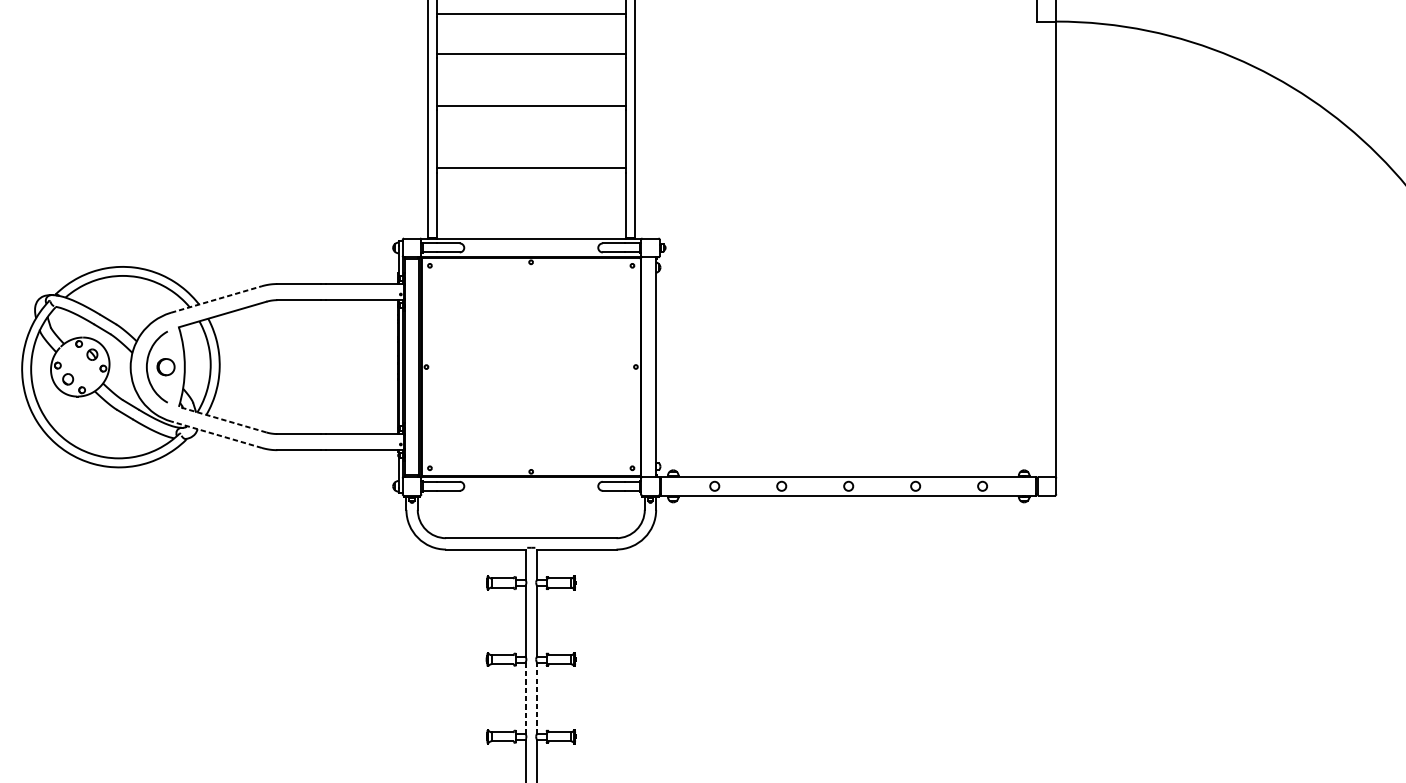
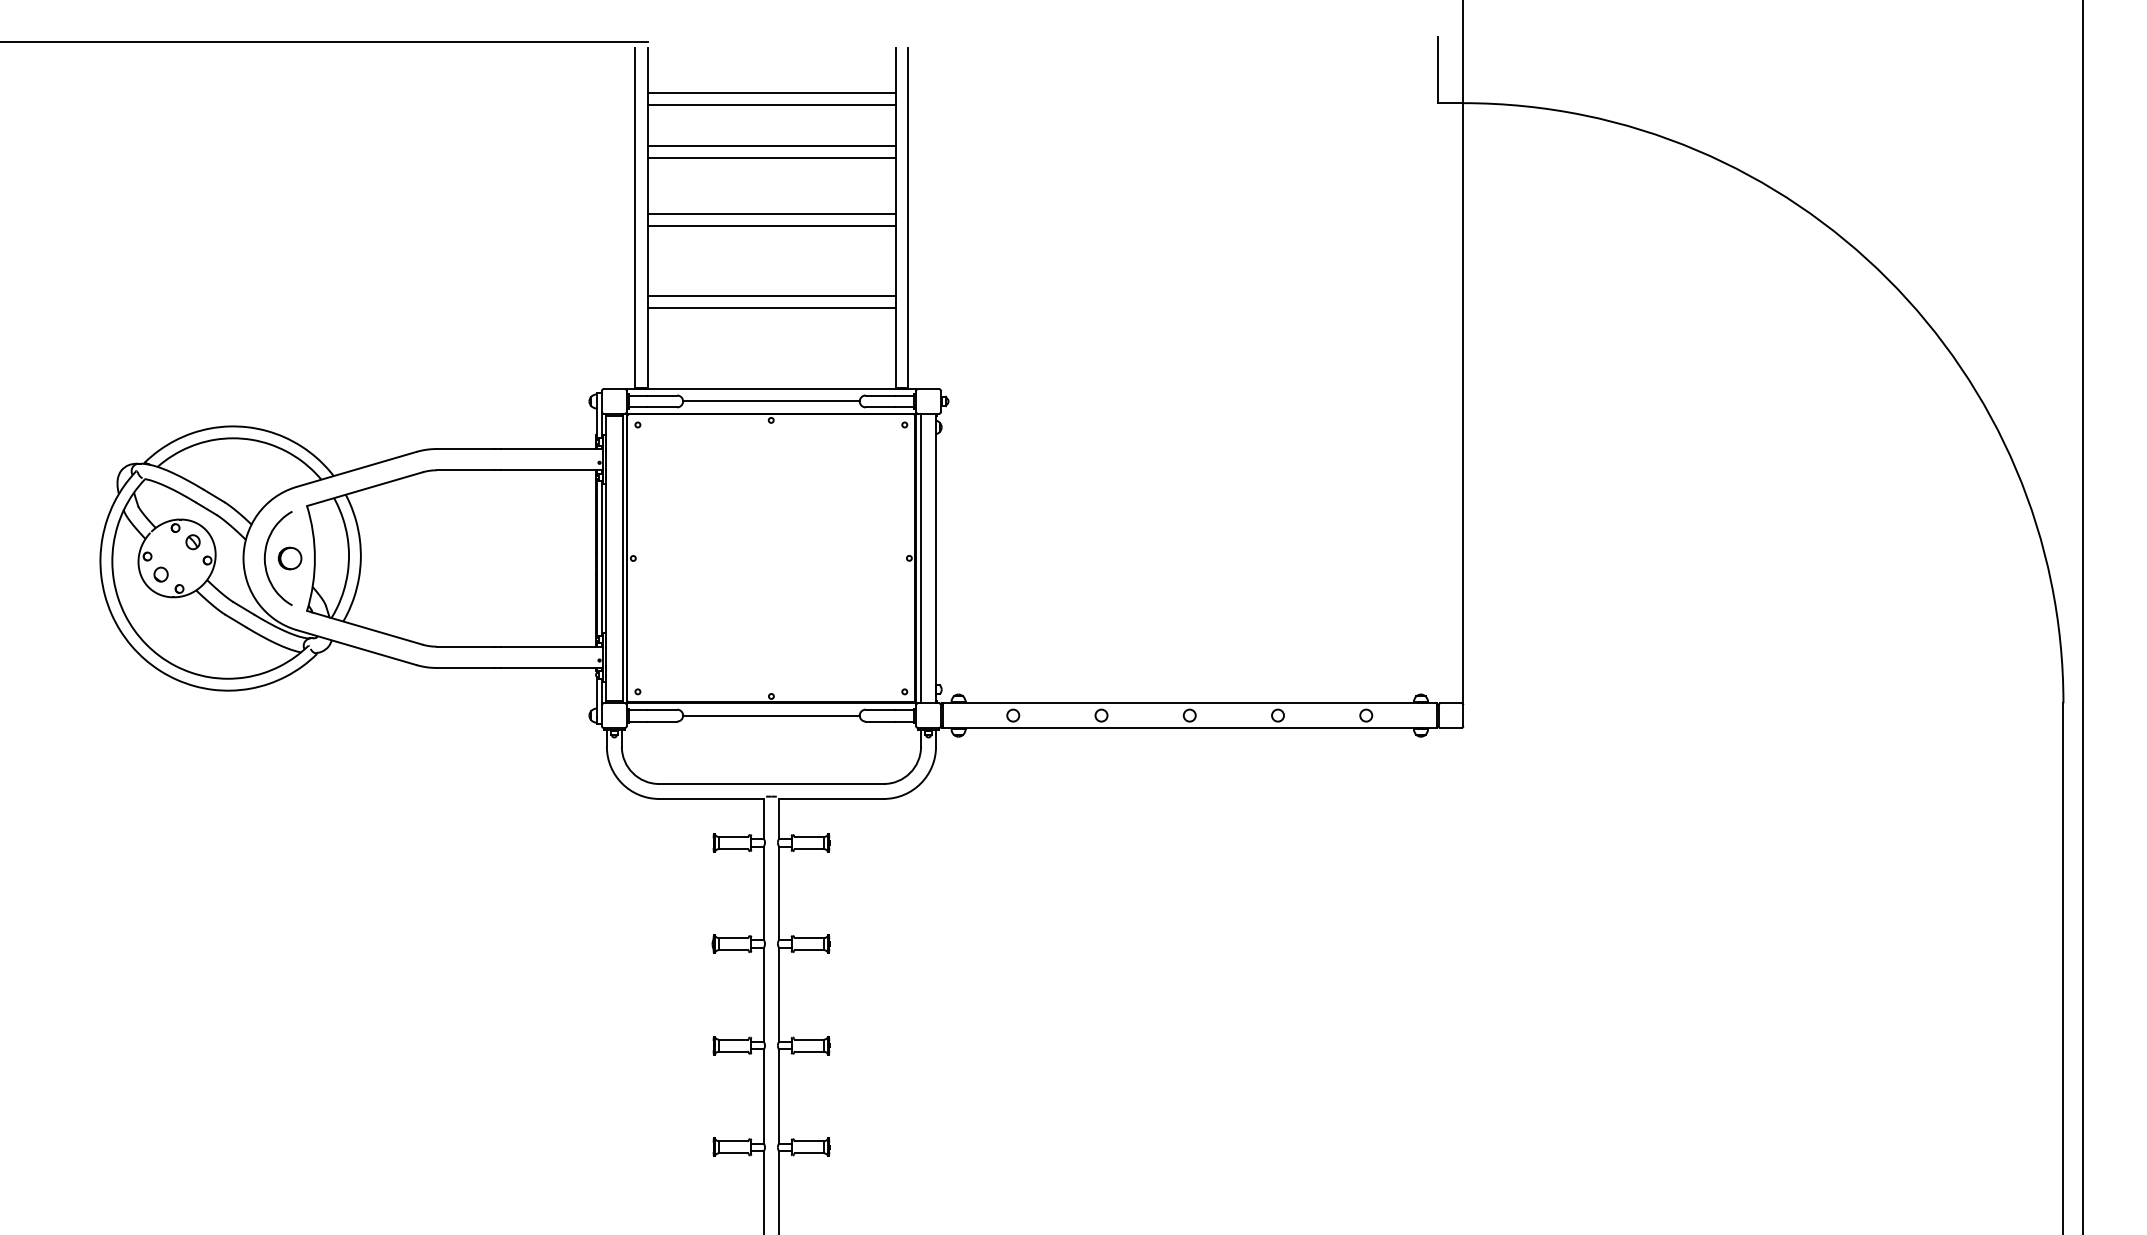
line: (531, 23) -> (771, 105), added
line: (531, 63) -> (771, 158), added
line: (531, 115) -> (771, 226), added
line: (531, 176) -> (771, 307), added
line: (531, 247) -> (771, 401), added
line: (217, 299) -> (357, 469), dashed -> solid
line: (645, 367) -> (921, 558), added
line: (222, 419) -> (364, 627), dashed -> solid
line: (216, 434) -> (356, 647), dashed -> solid
line: (531, 486) -> (771, 715), added
line: (525, 697) -> (763, 994), dashed -> solid
line: (536, 697) -> (778, 994), dashed -> solid

